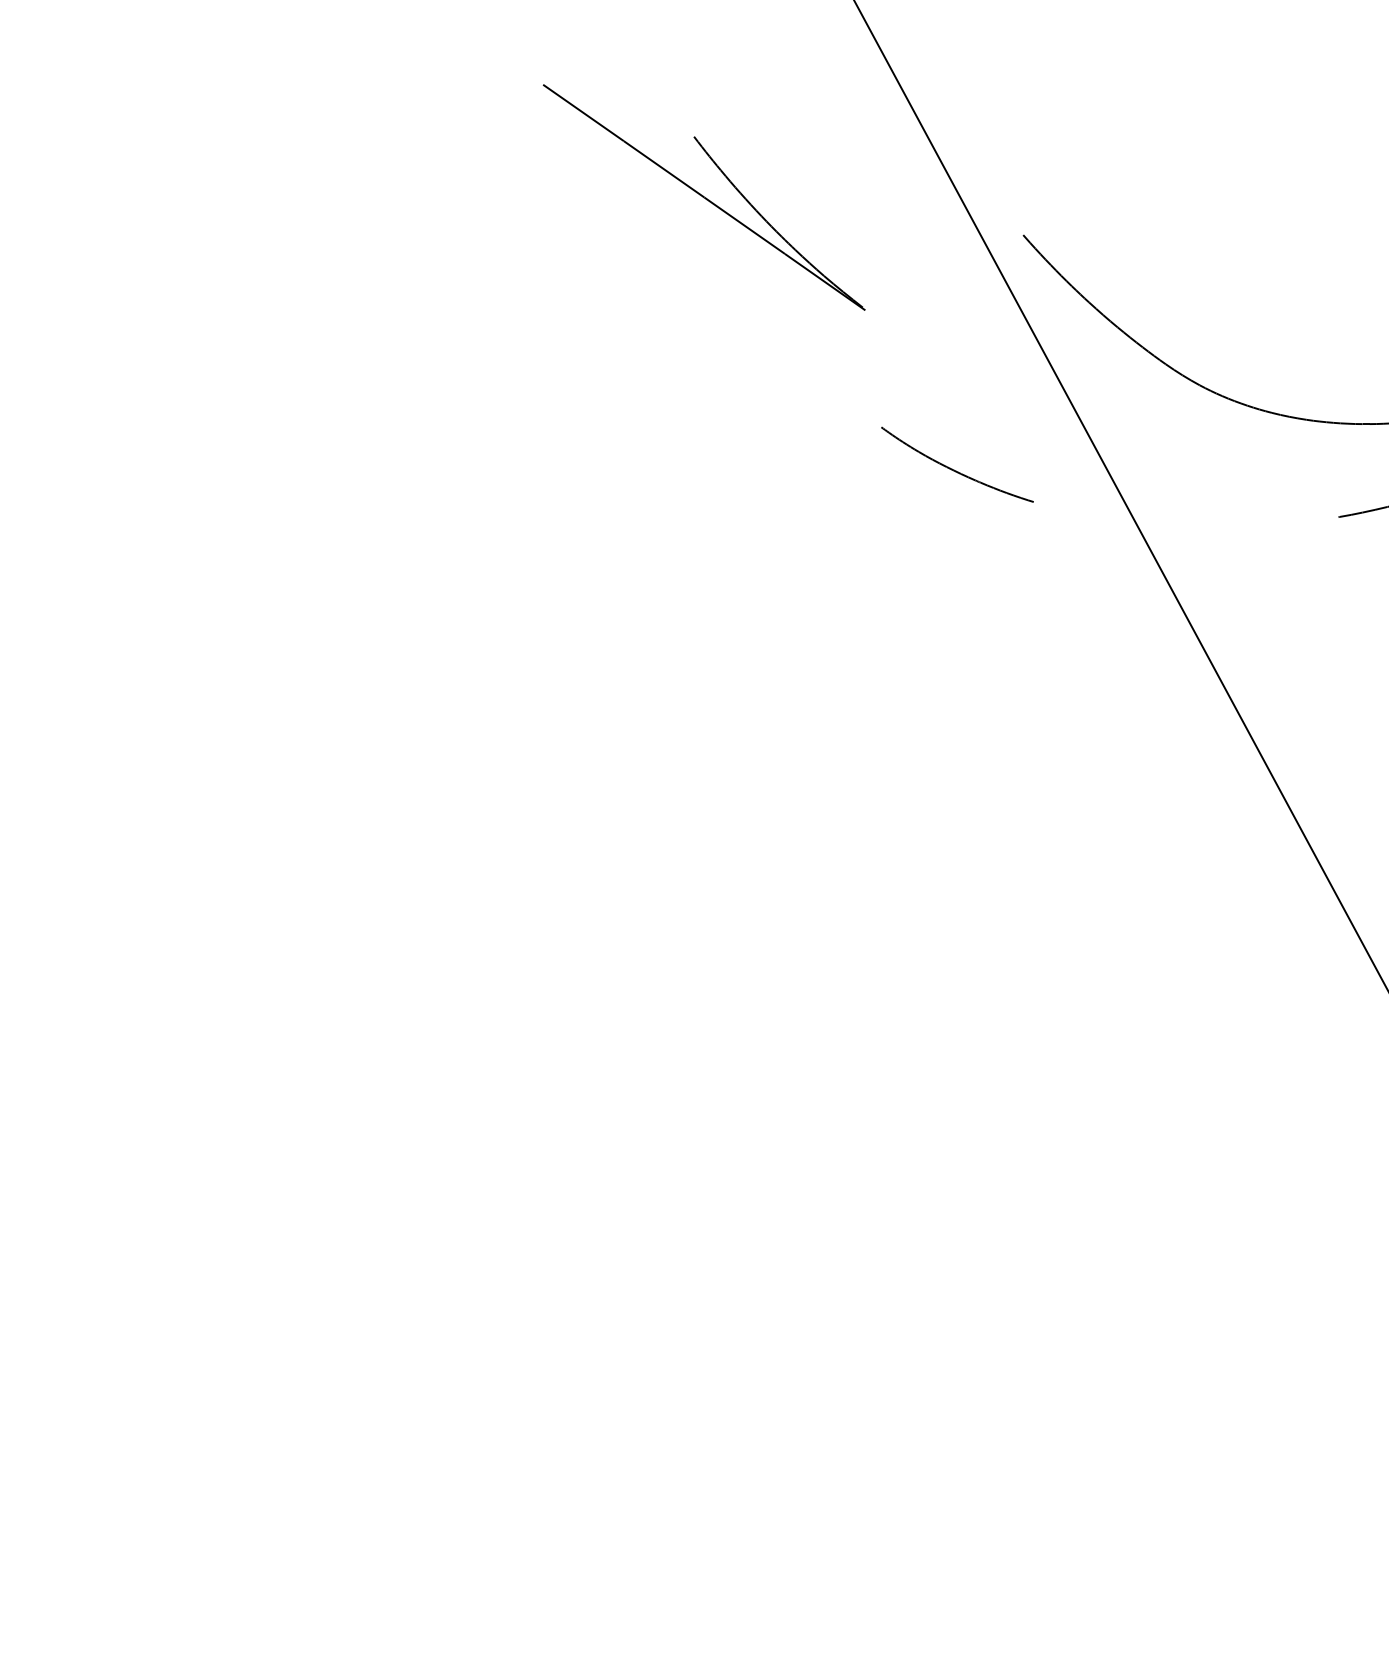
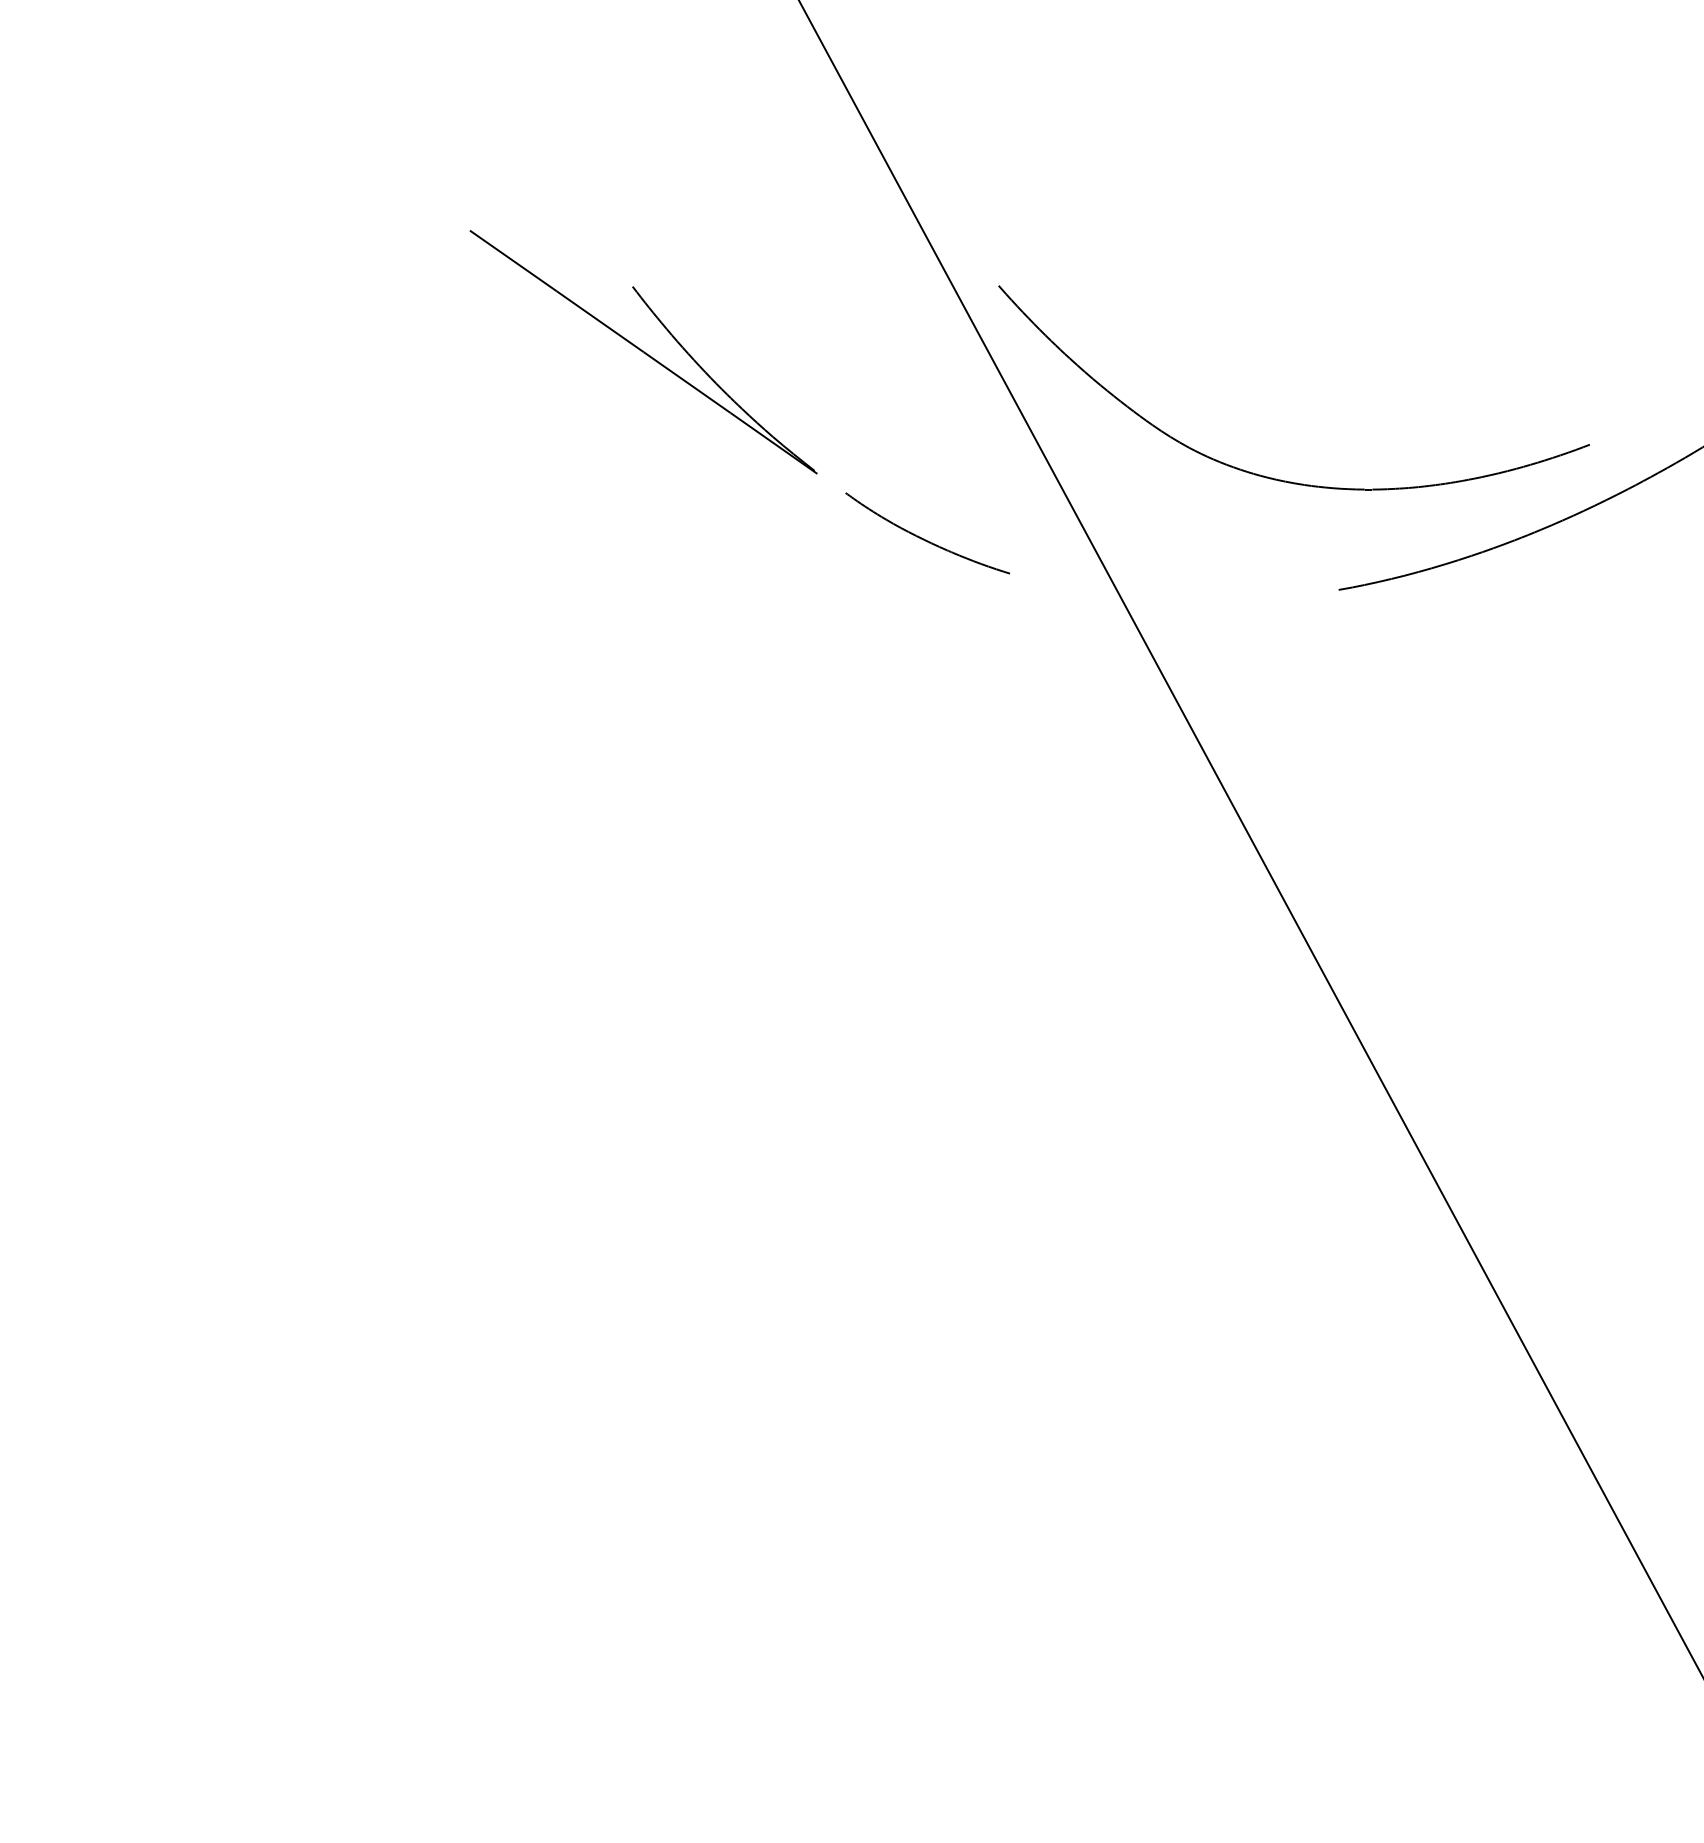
part: (704, 197) -> (643, 352), moved

